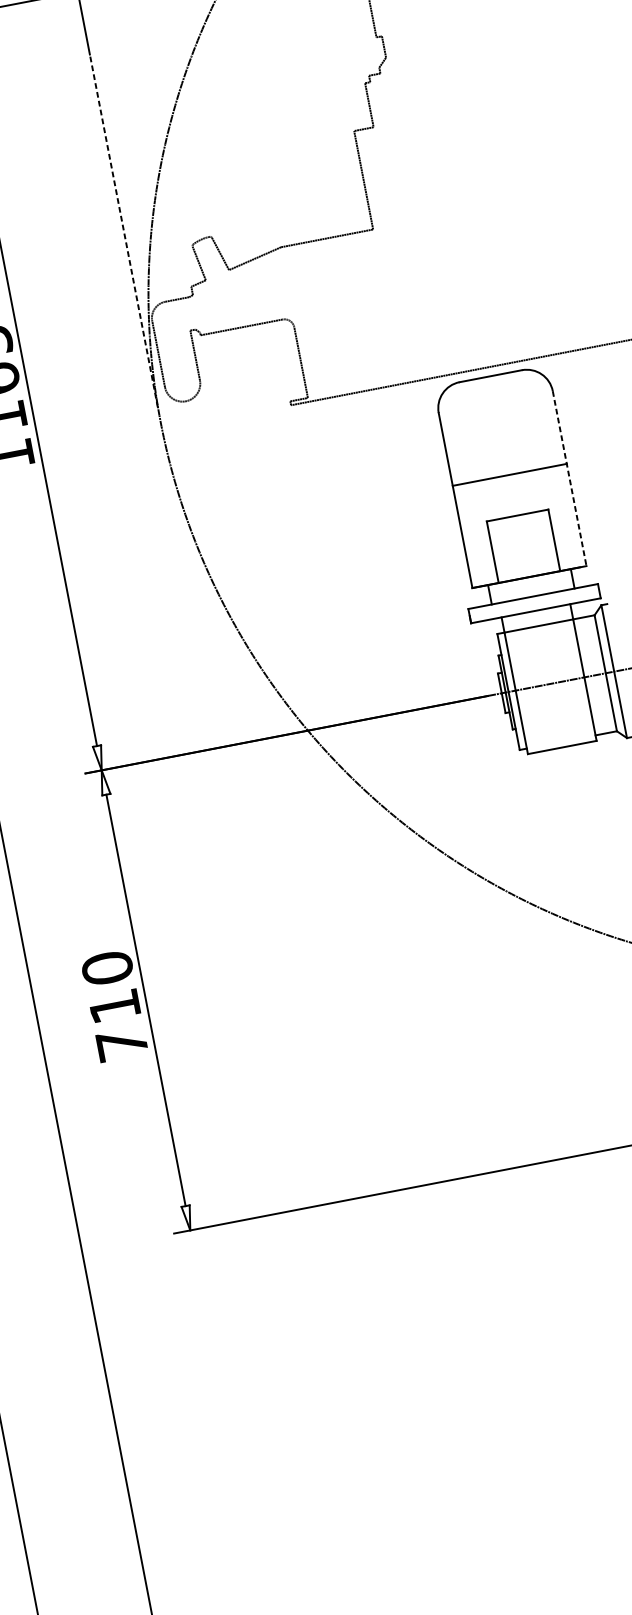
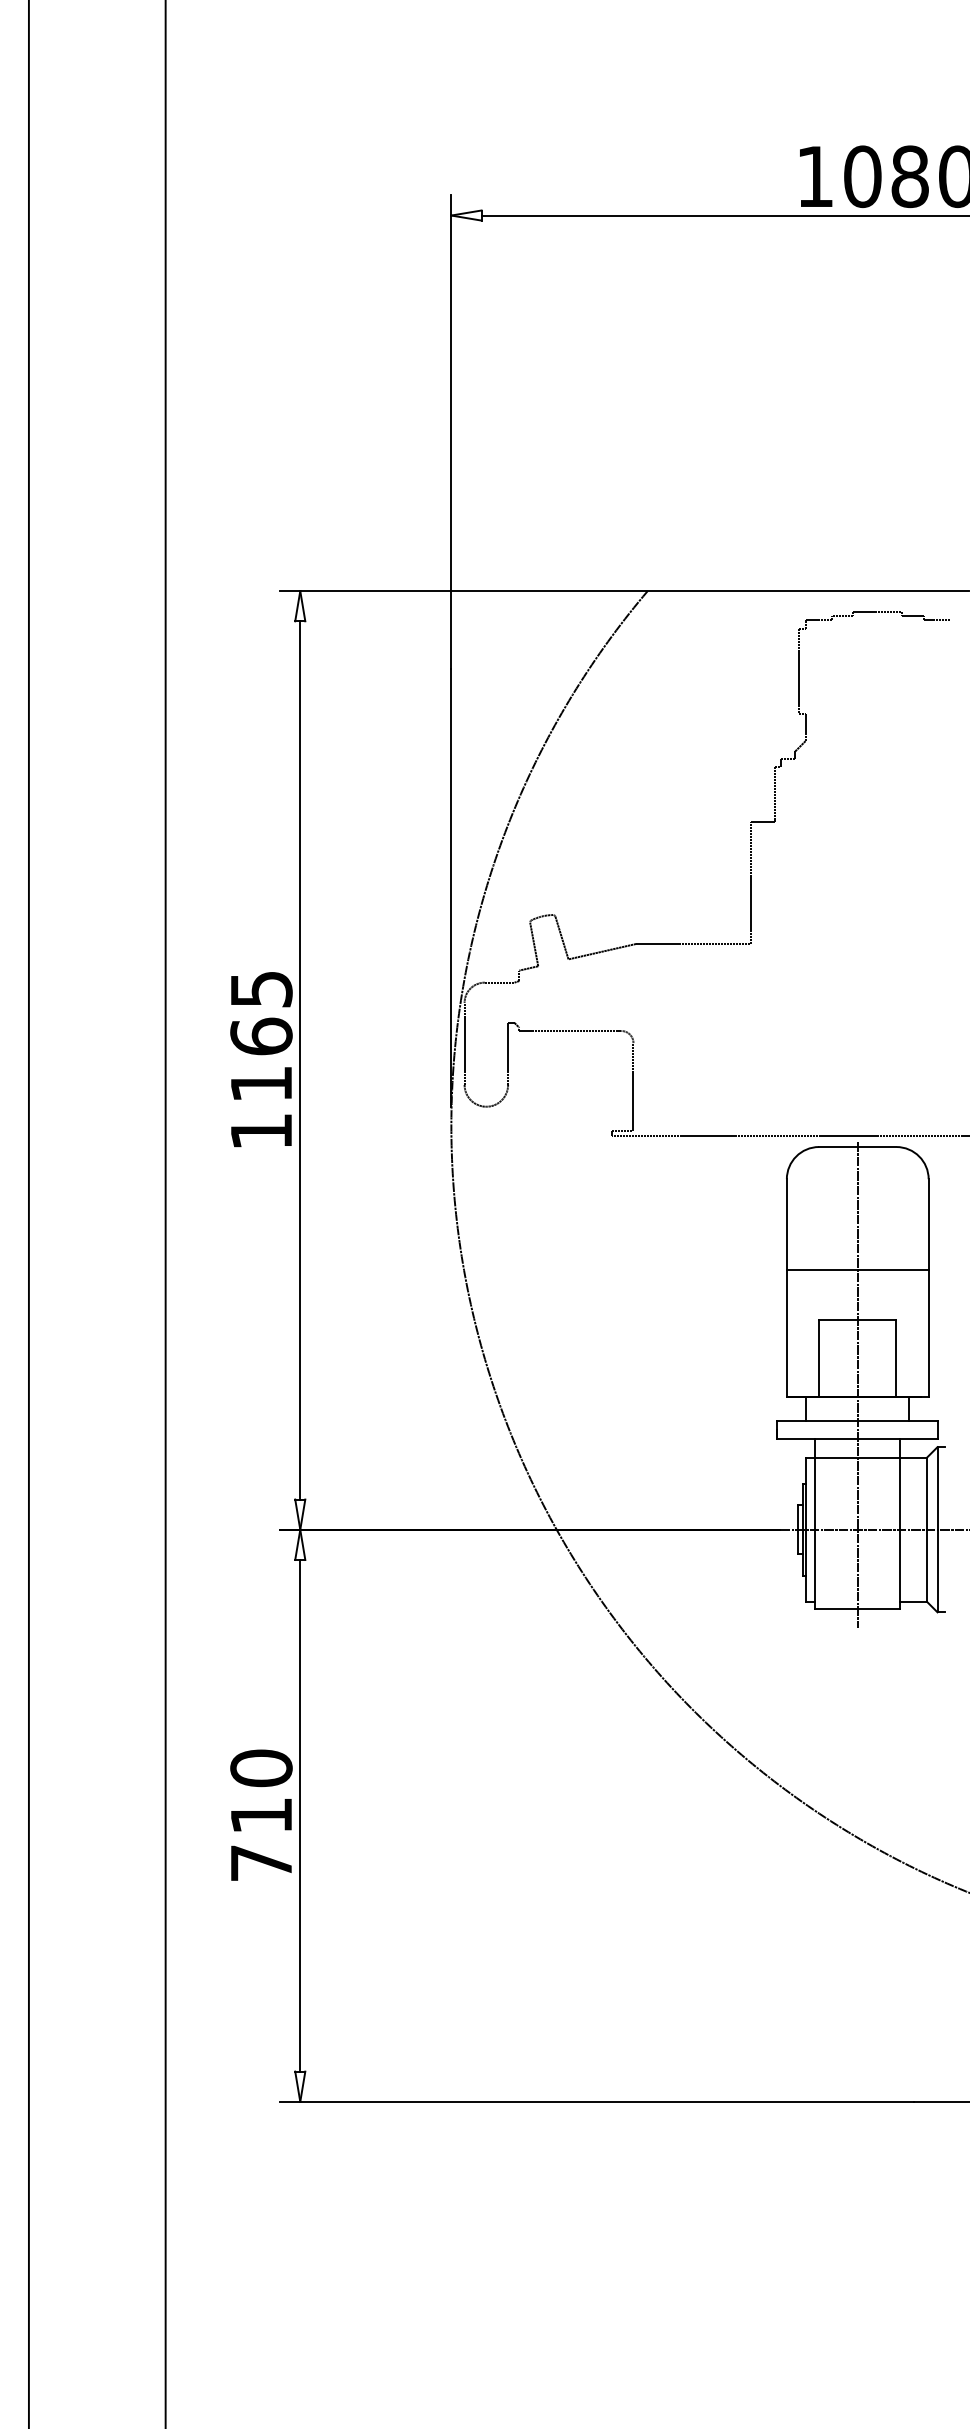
line: (123, 230) -> (451, 887), dashed -> solid
line: (569, 479) -> (928, 1288), dashed -> solid
line: (527, 568) -> (857, 1385), added

